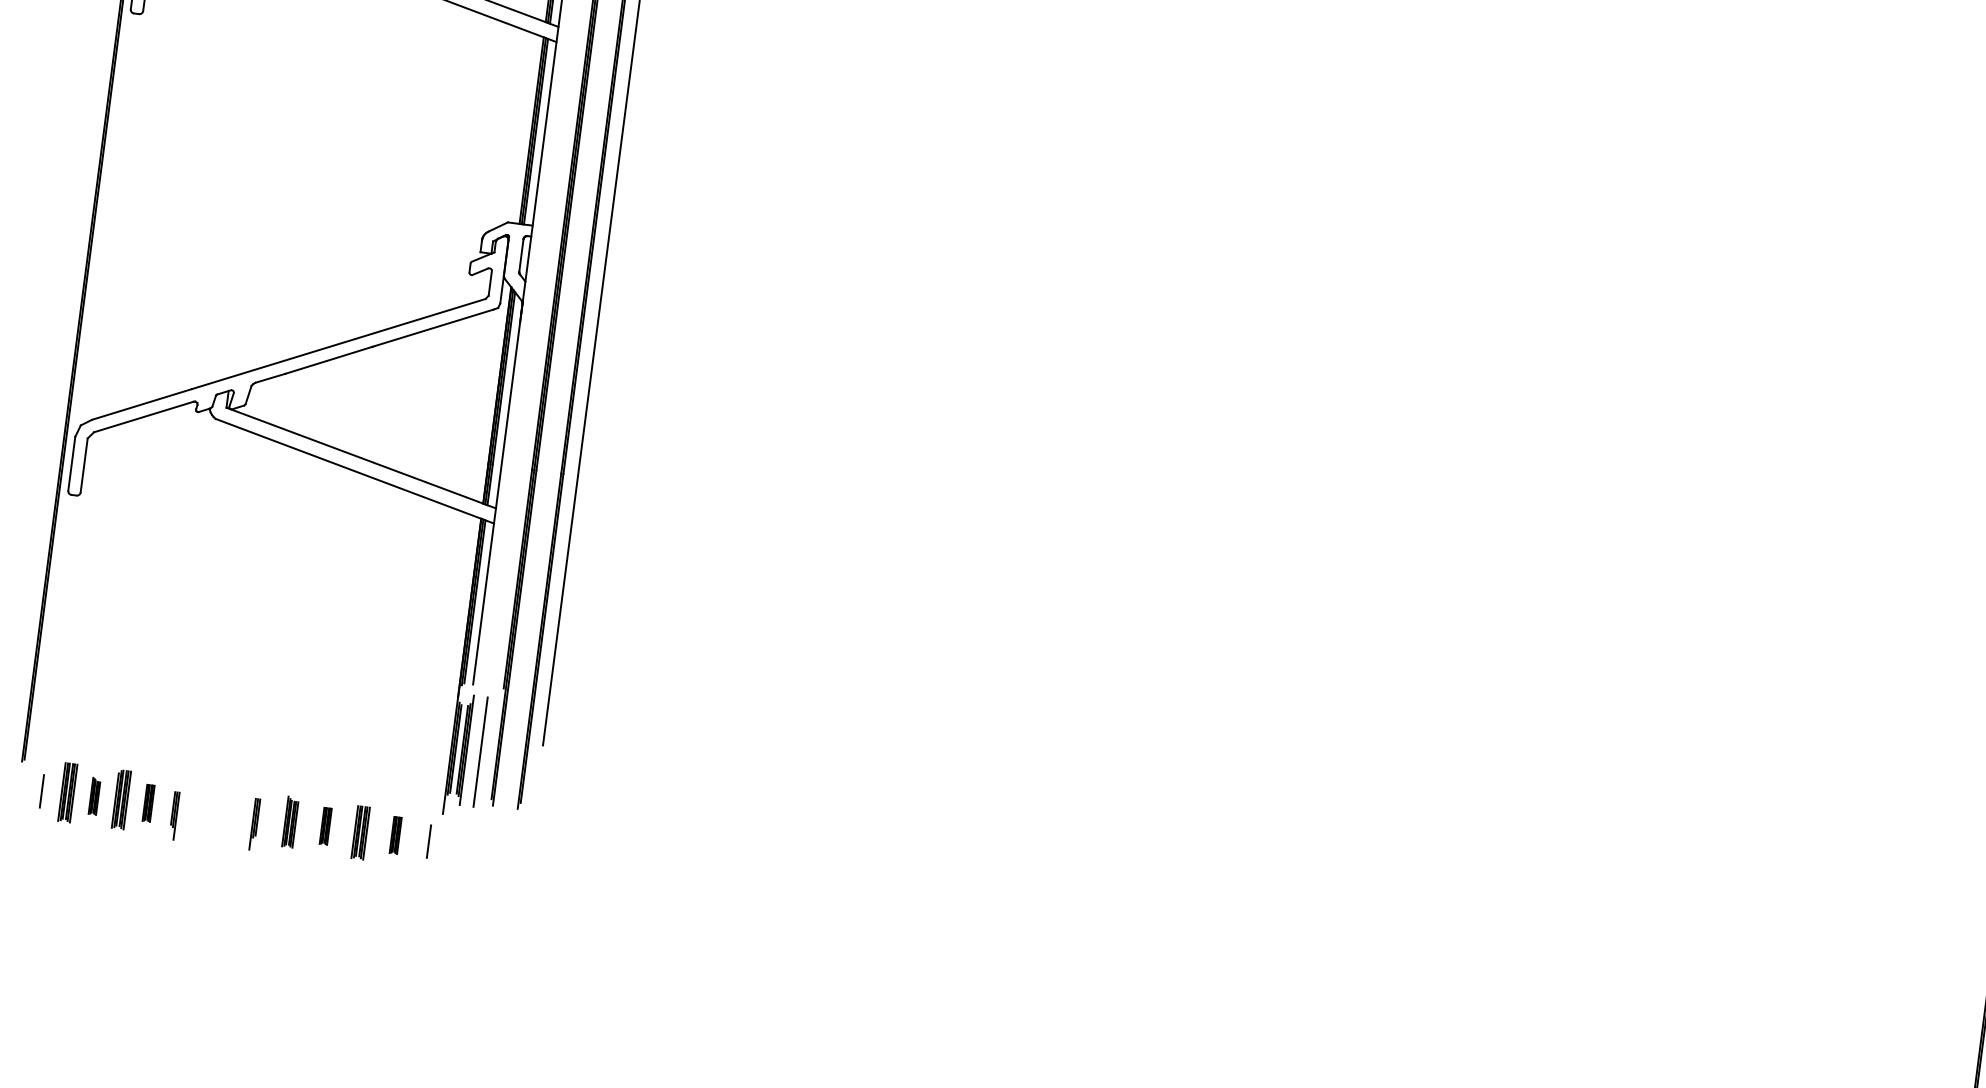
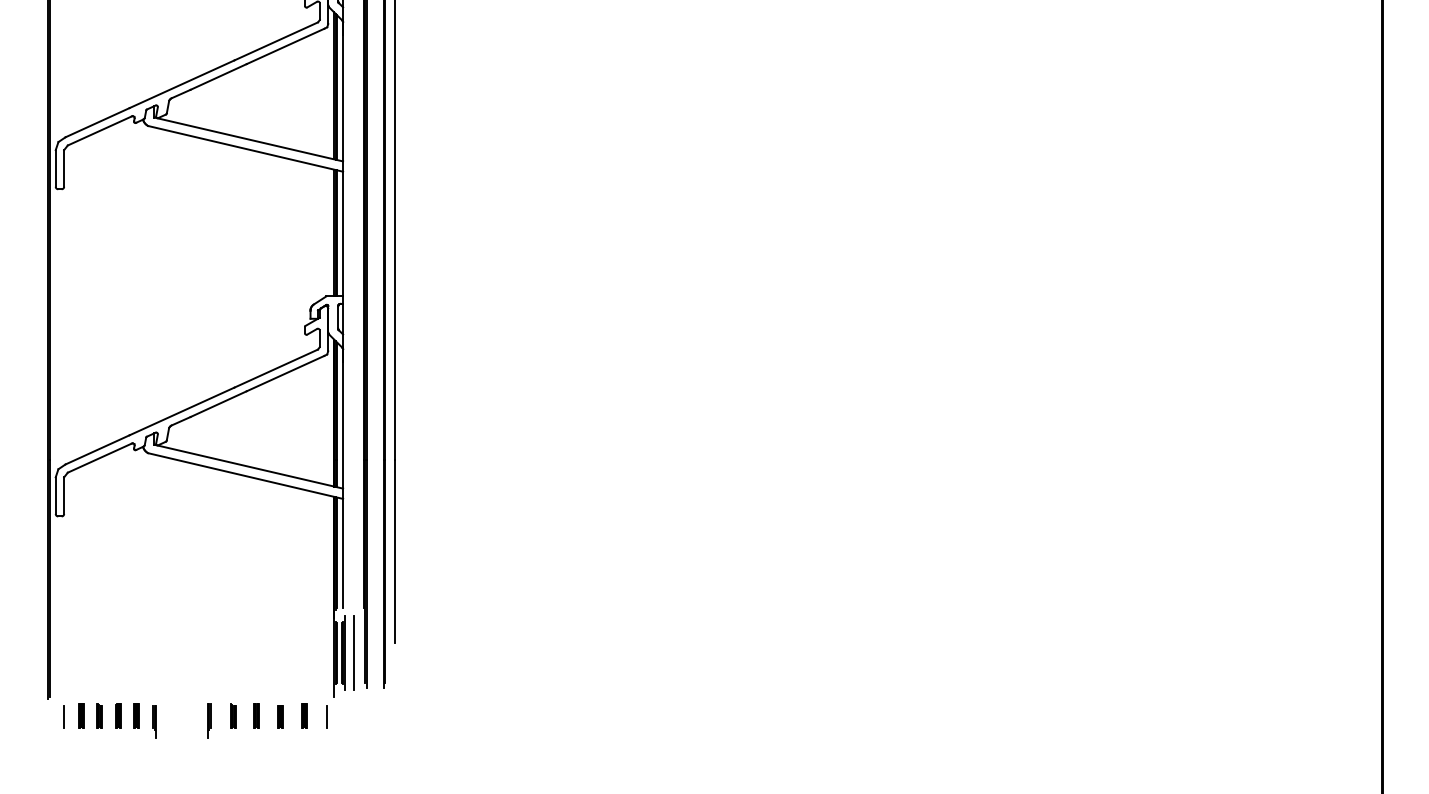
part: (67, 792) -> (81, 715), size x0.62
part: (122, 799) -> (118, 715), size x0.62
part: (291, 821) -> (233, 715), size x0.71
part: (360, 831) -> (280, 716), size x0.62

